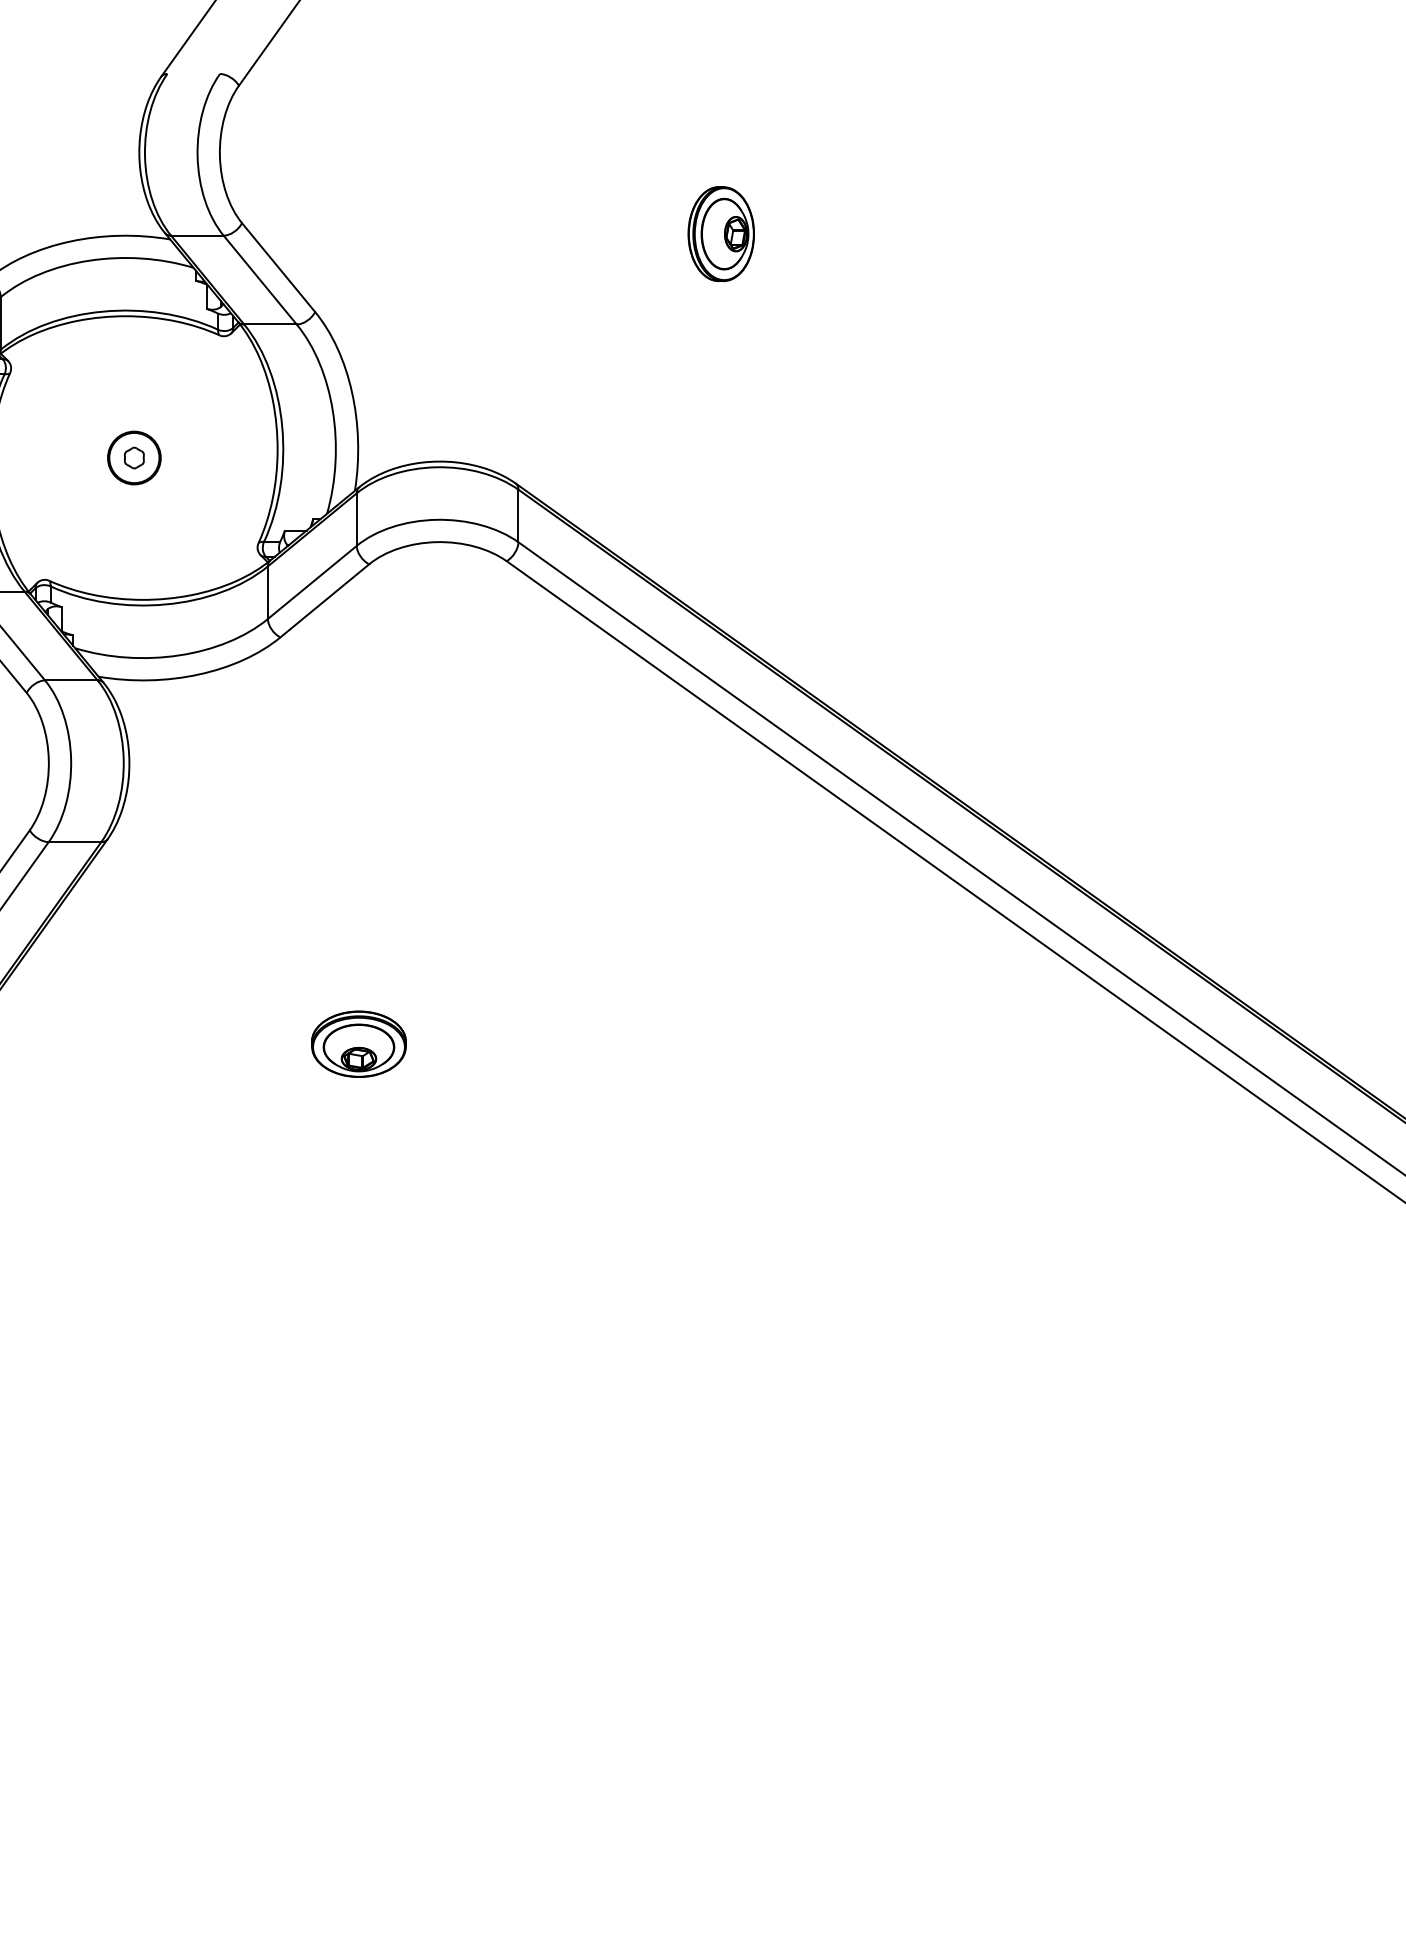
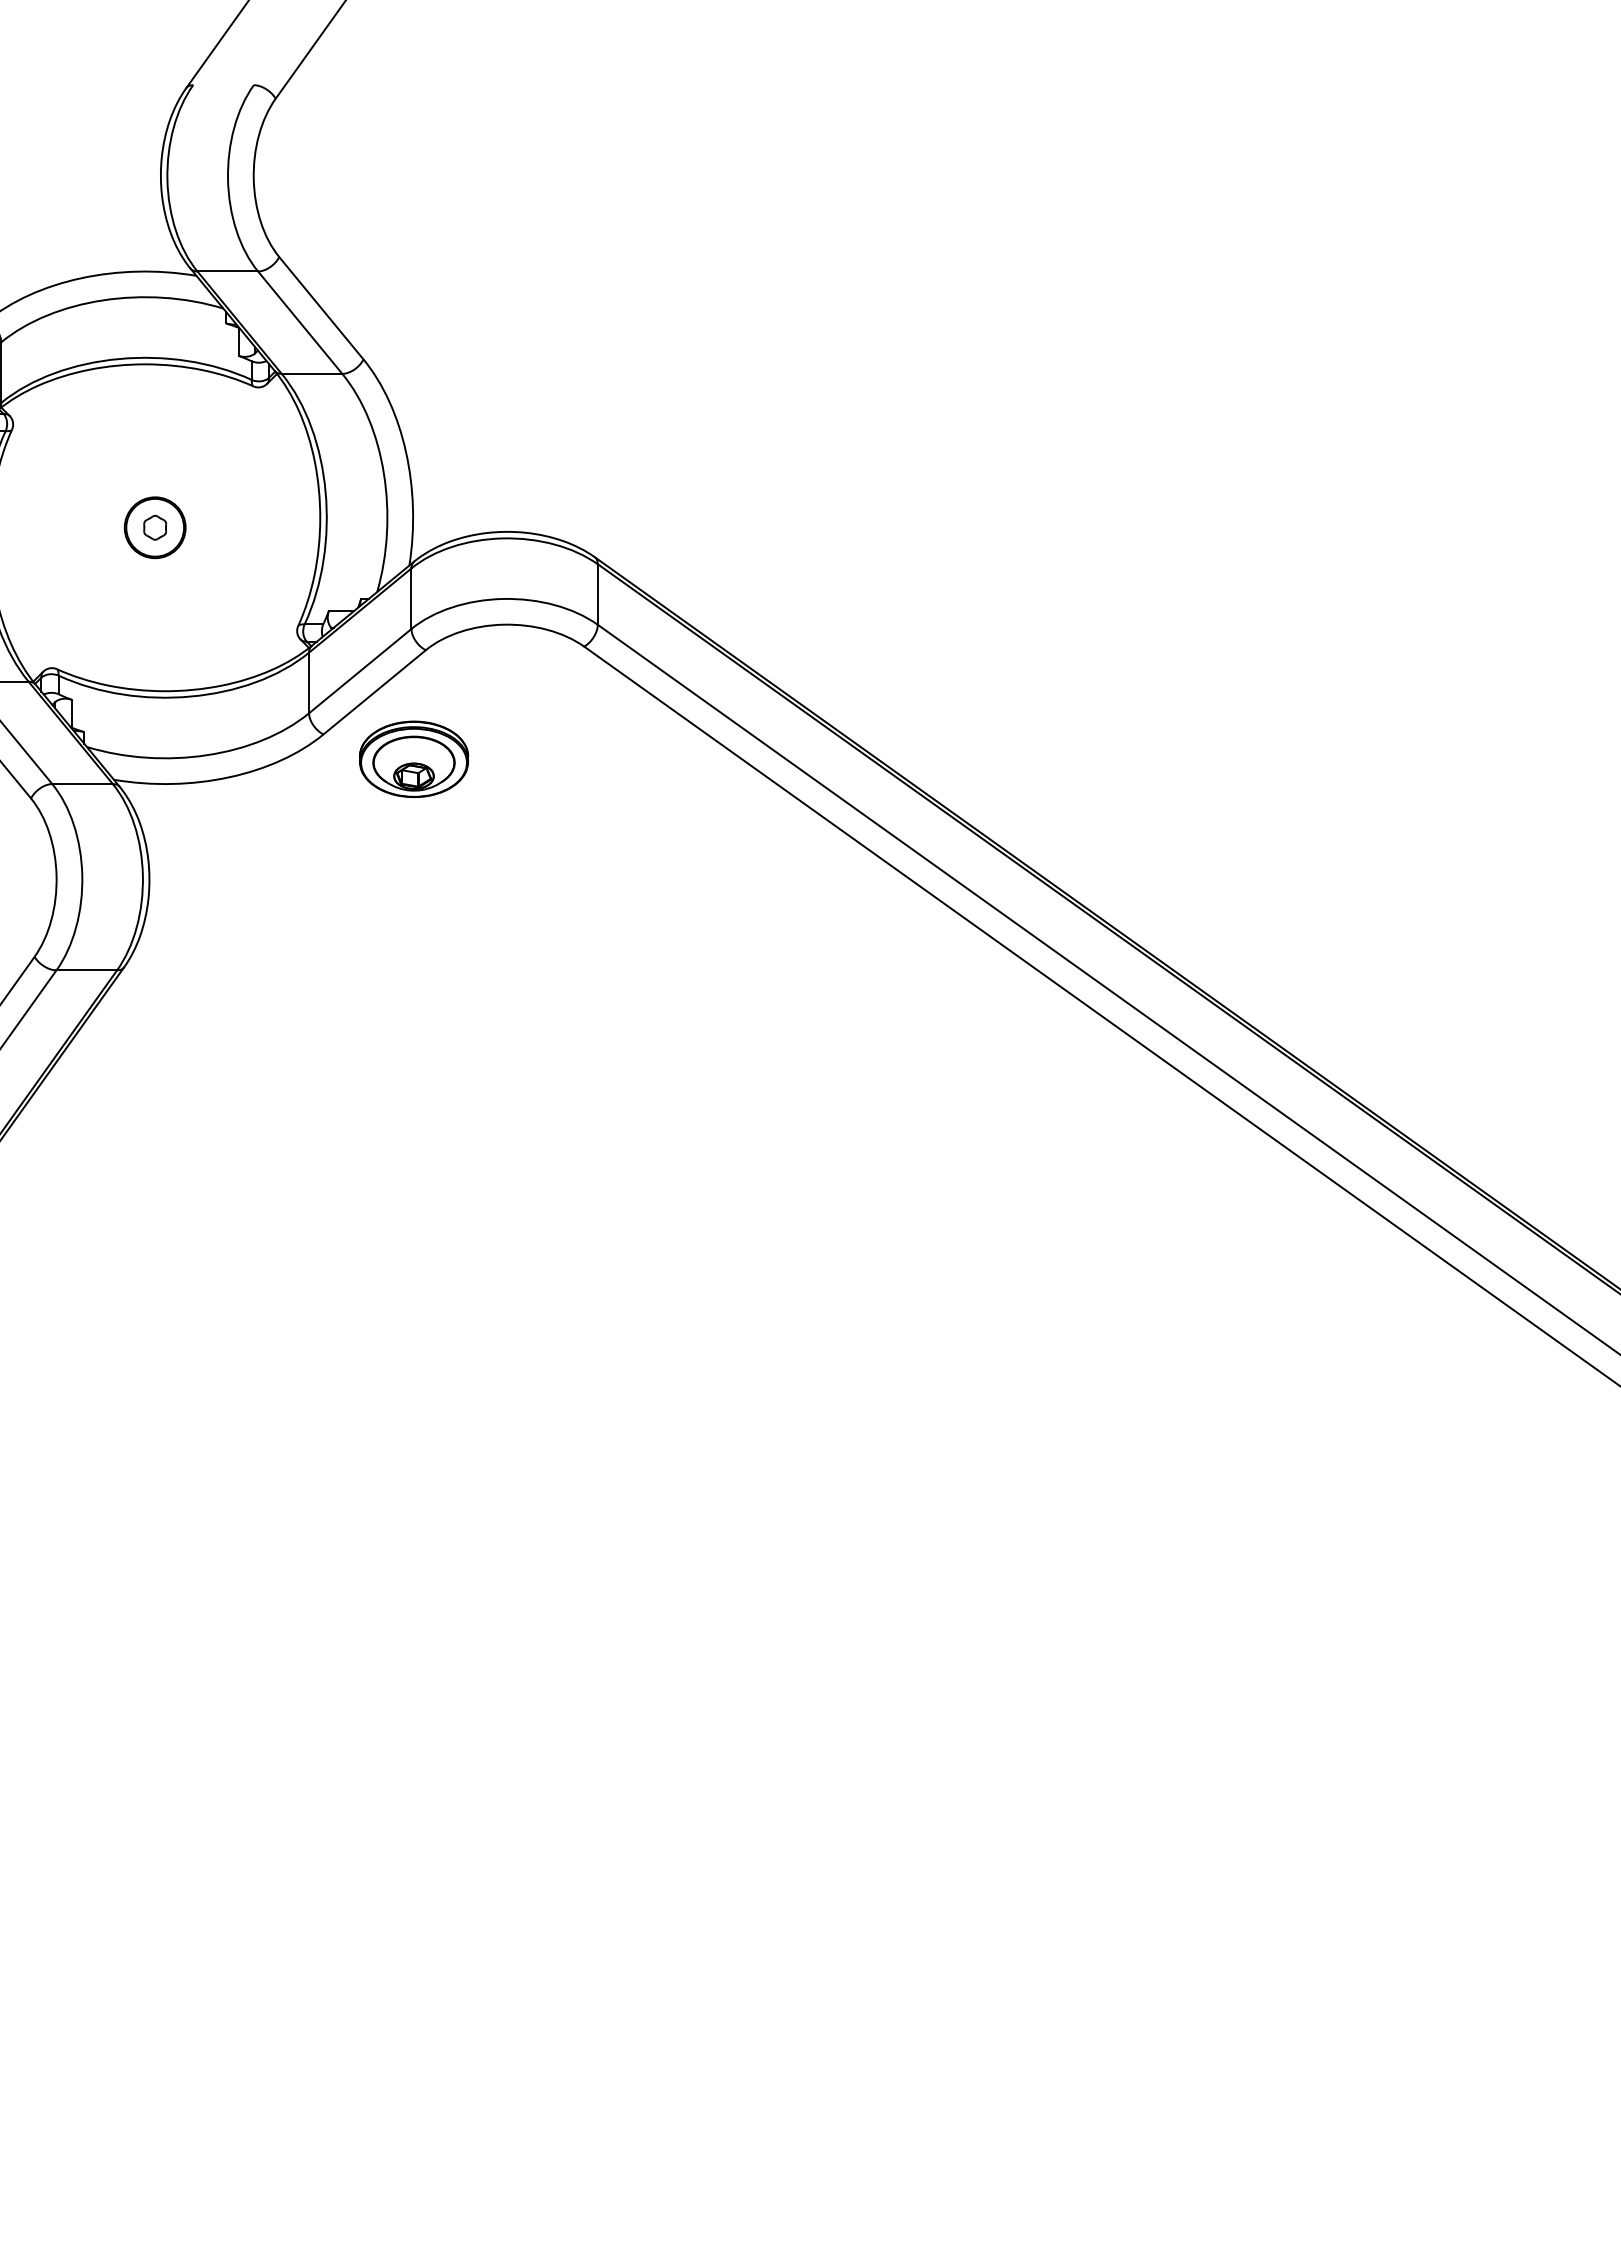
part: (721, 233) -> (831, 269), removed
part: (359, 1043) -> (414, 758), moved

